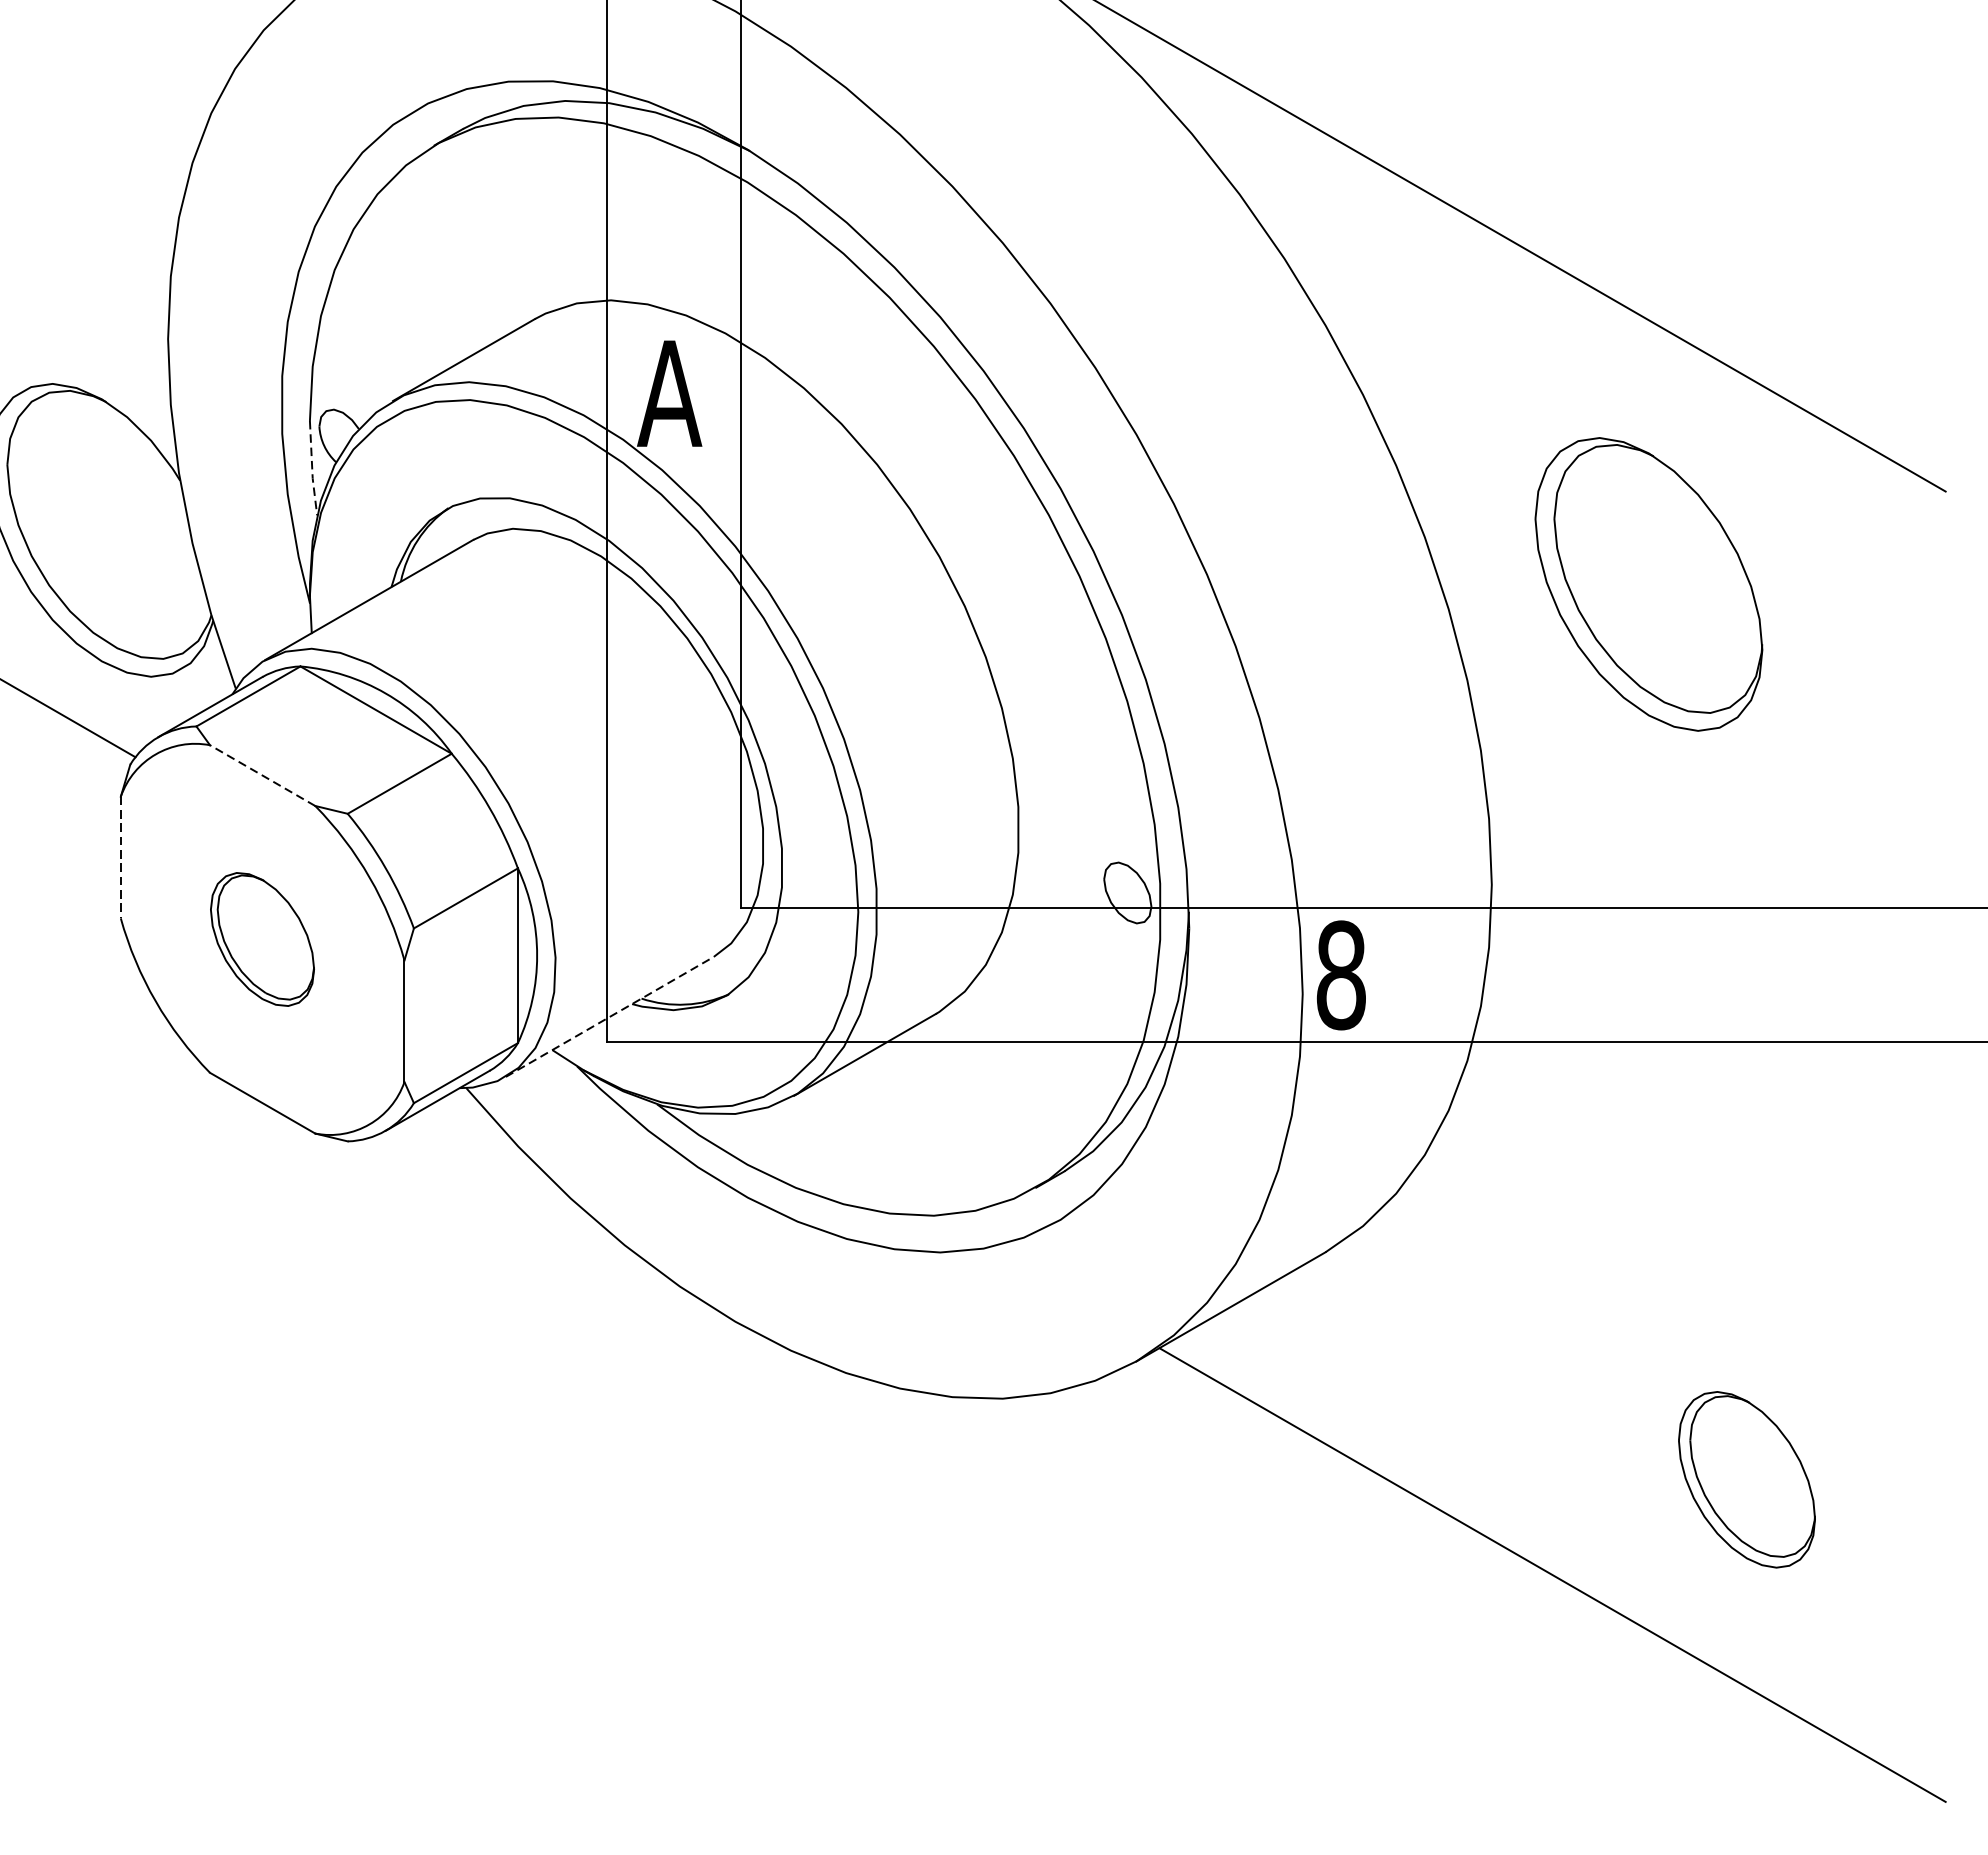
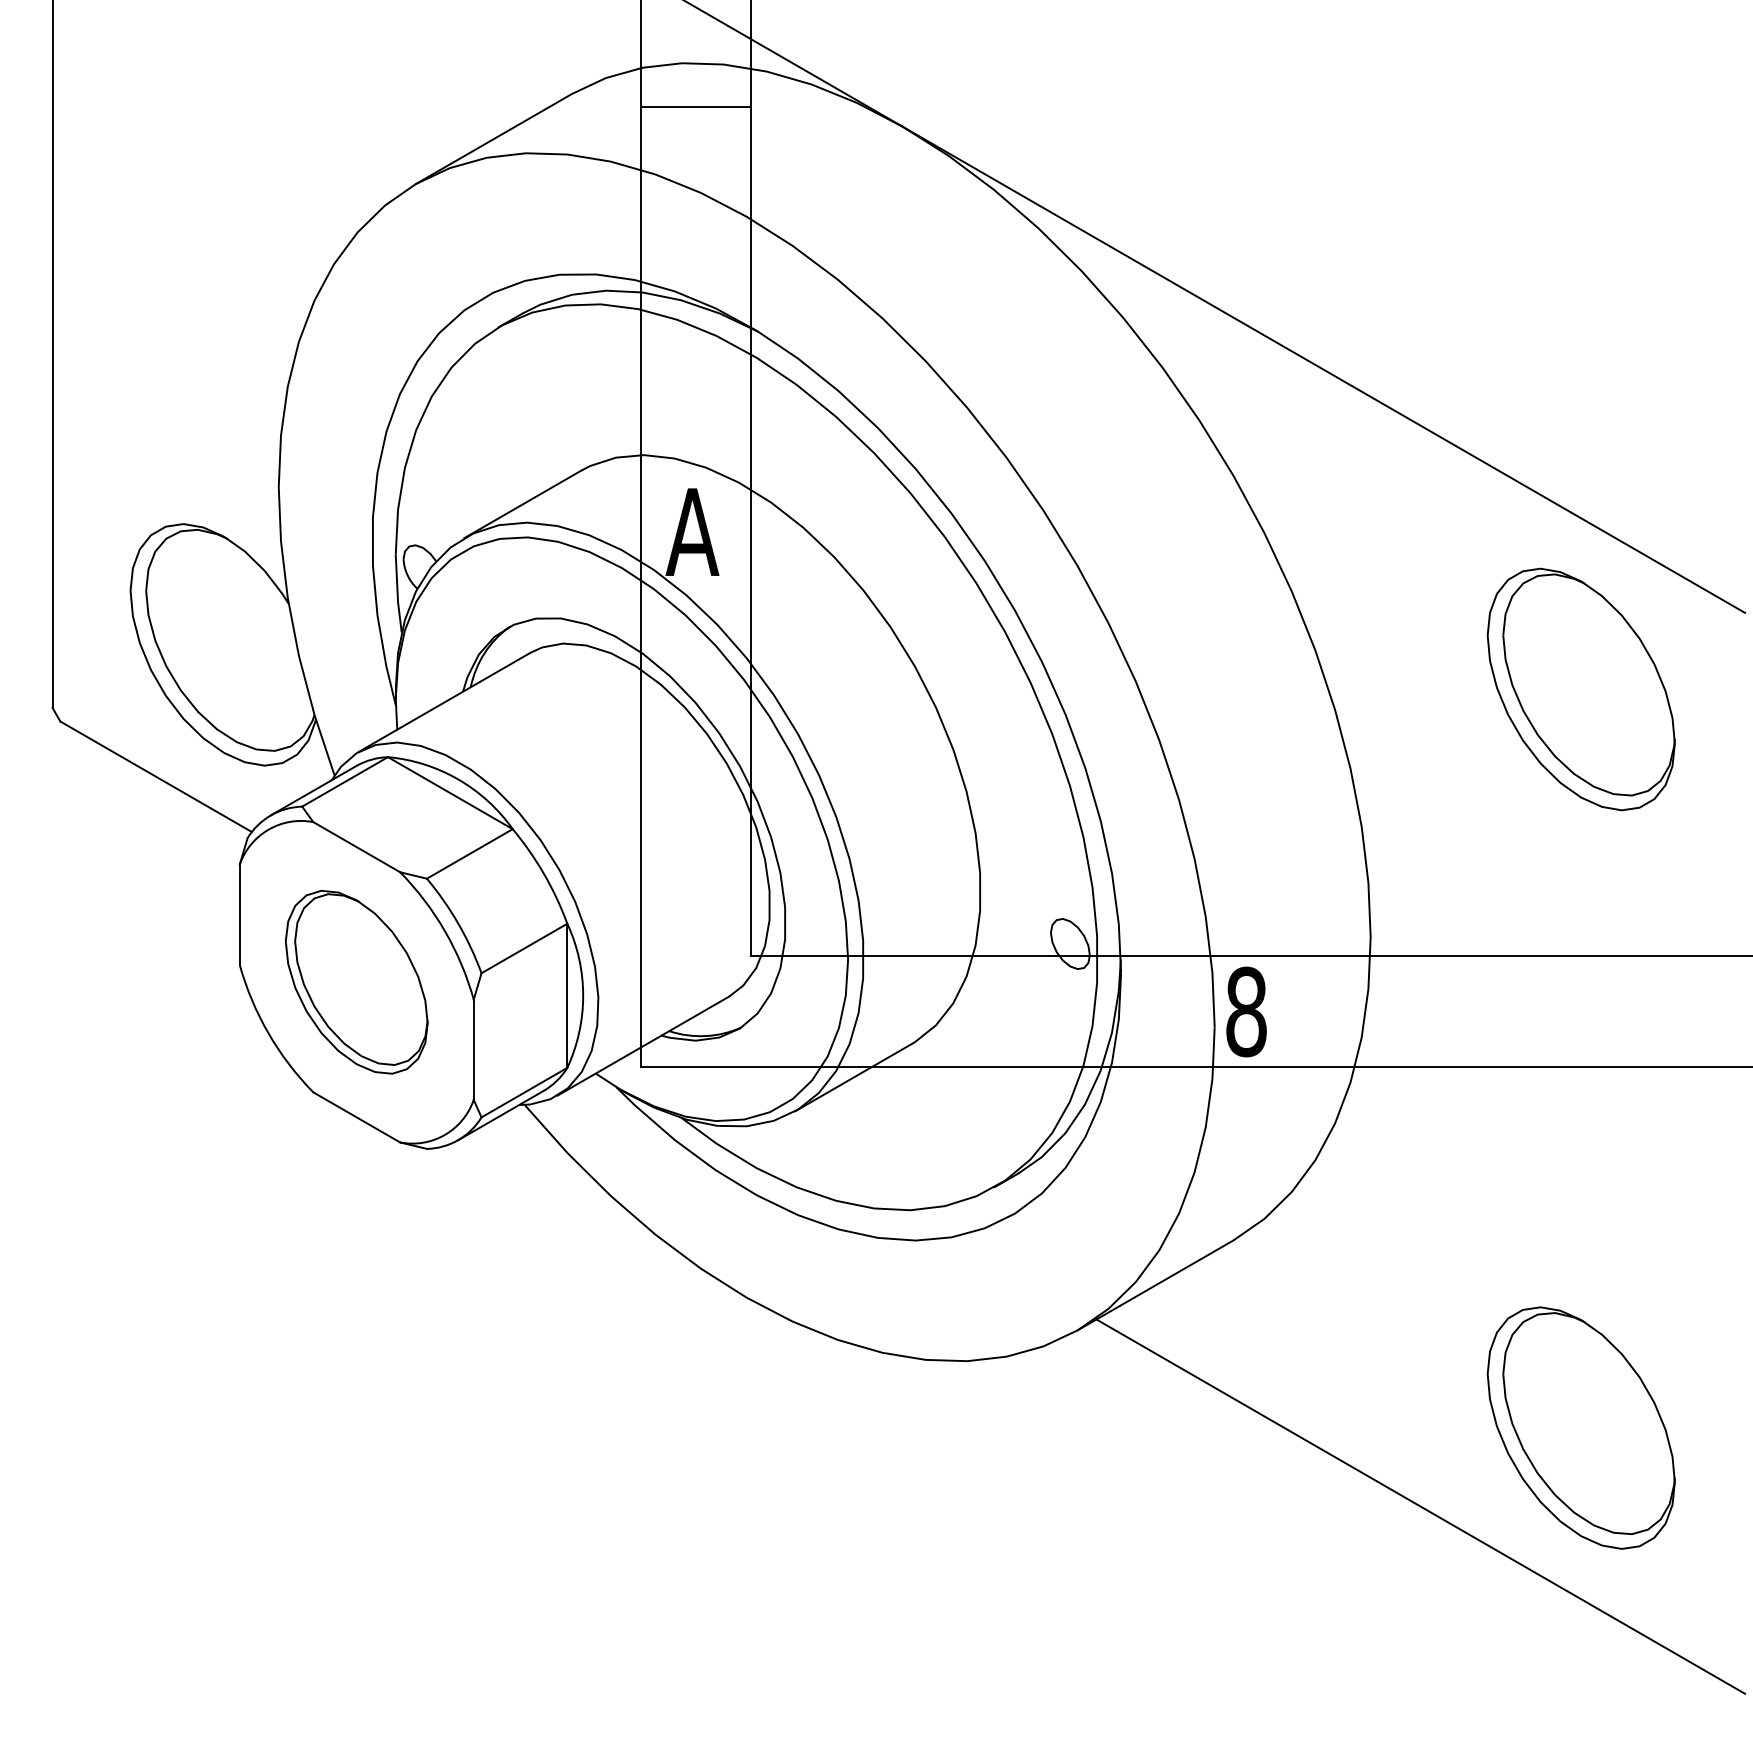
line: (312, 469) -> (397, 594), dashed -> solid
part: (1647, 584) -> (1580, 689), moved
line: (262, 774) -> (356, 846), dashed -> solid
line: (120, 858) -> (239, 915), dashed -> solid
part: (262, 939) -> (356, 982), size x1.67
line: (610, 1016) -> (643, 1045), dashed -> solid
part: (1746, 1479) -> (1580, 1427), size x1.67

